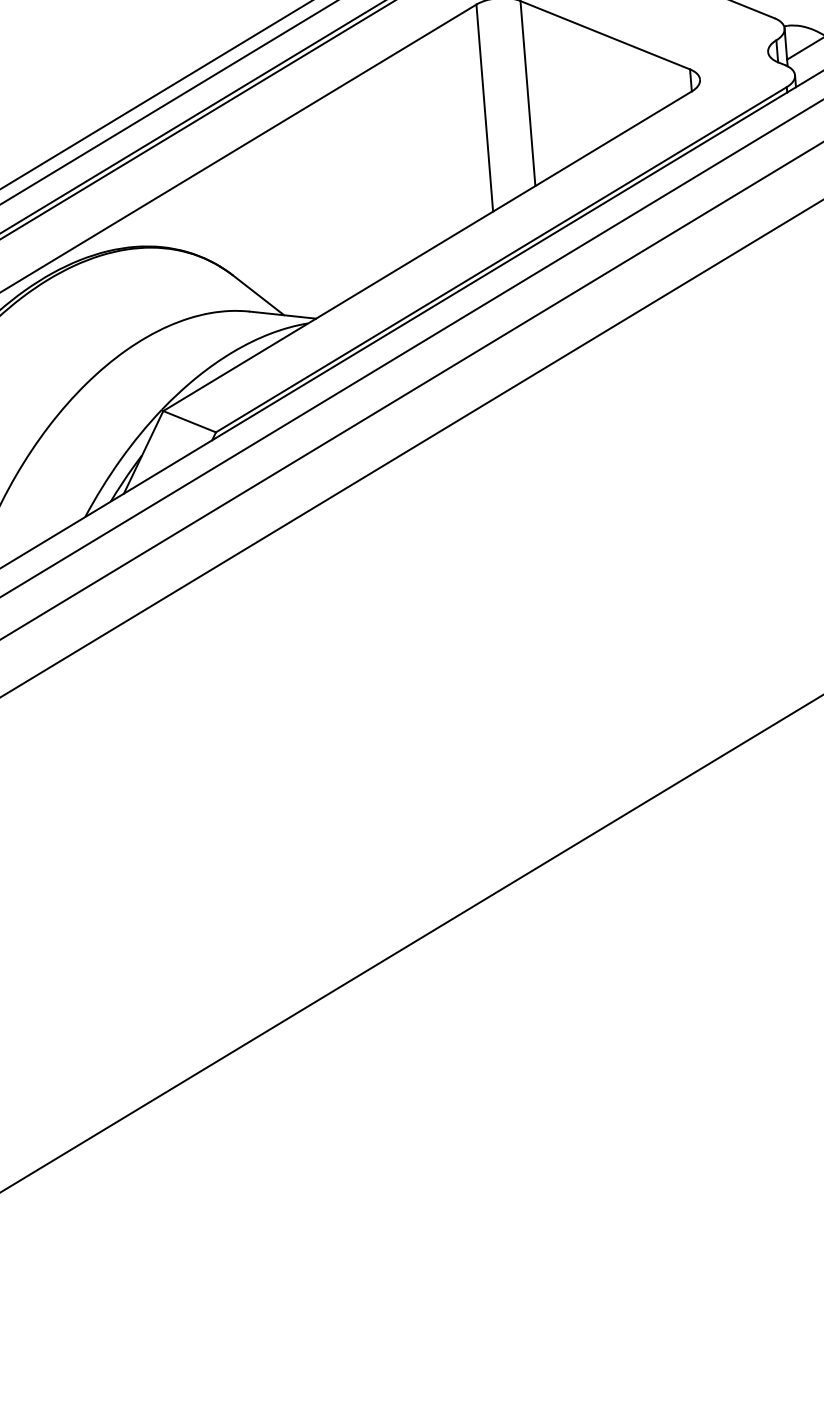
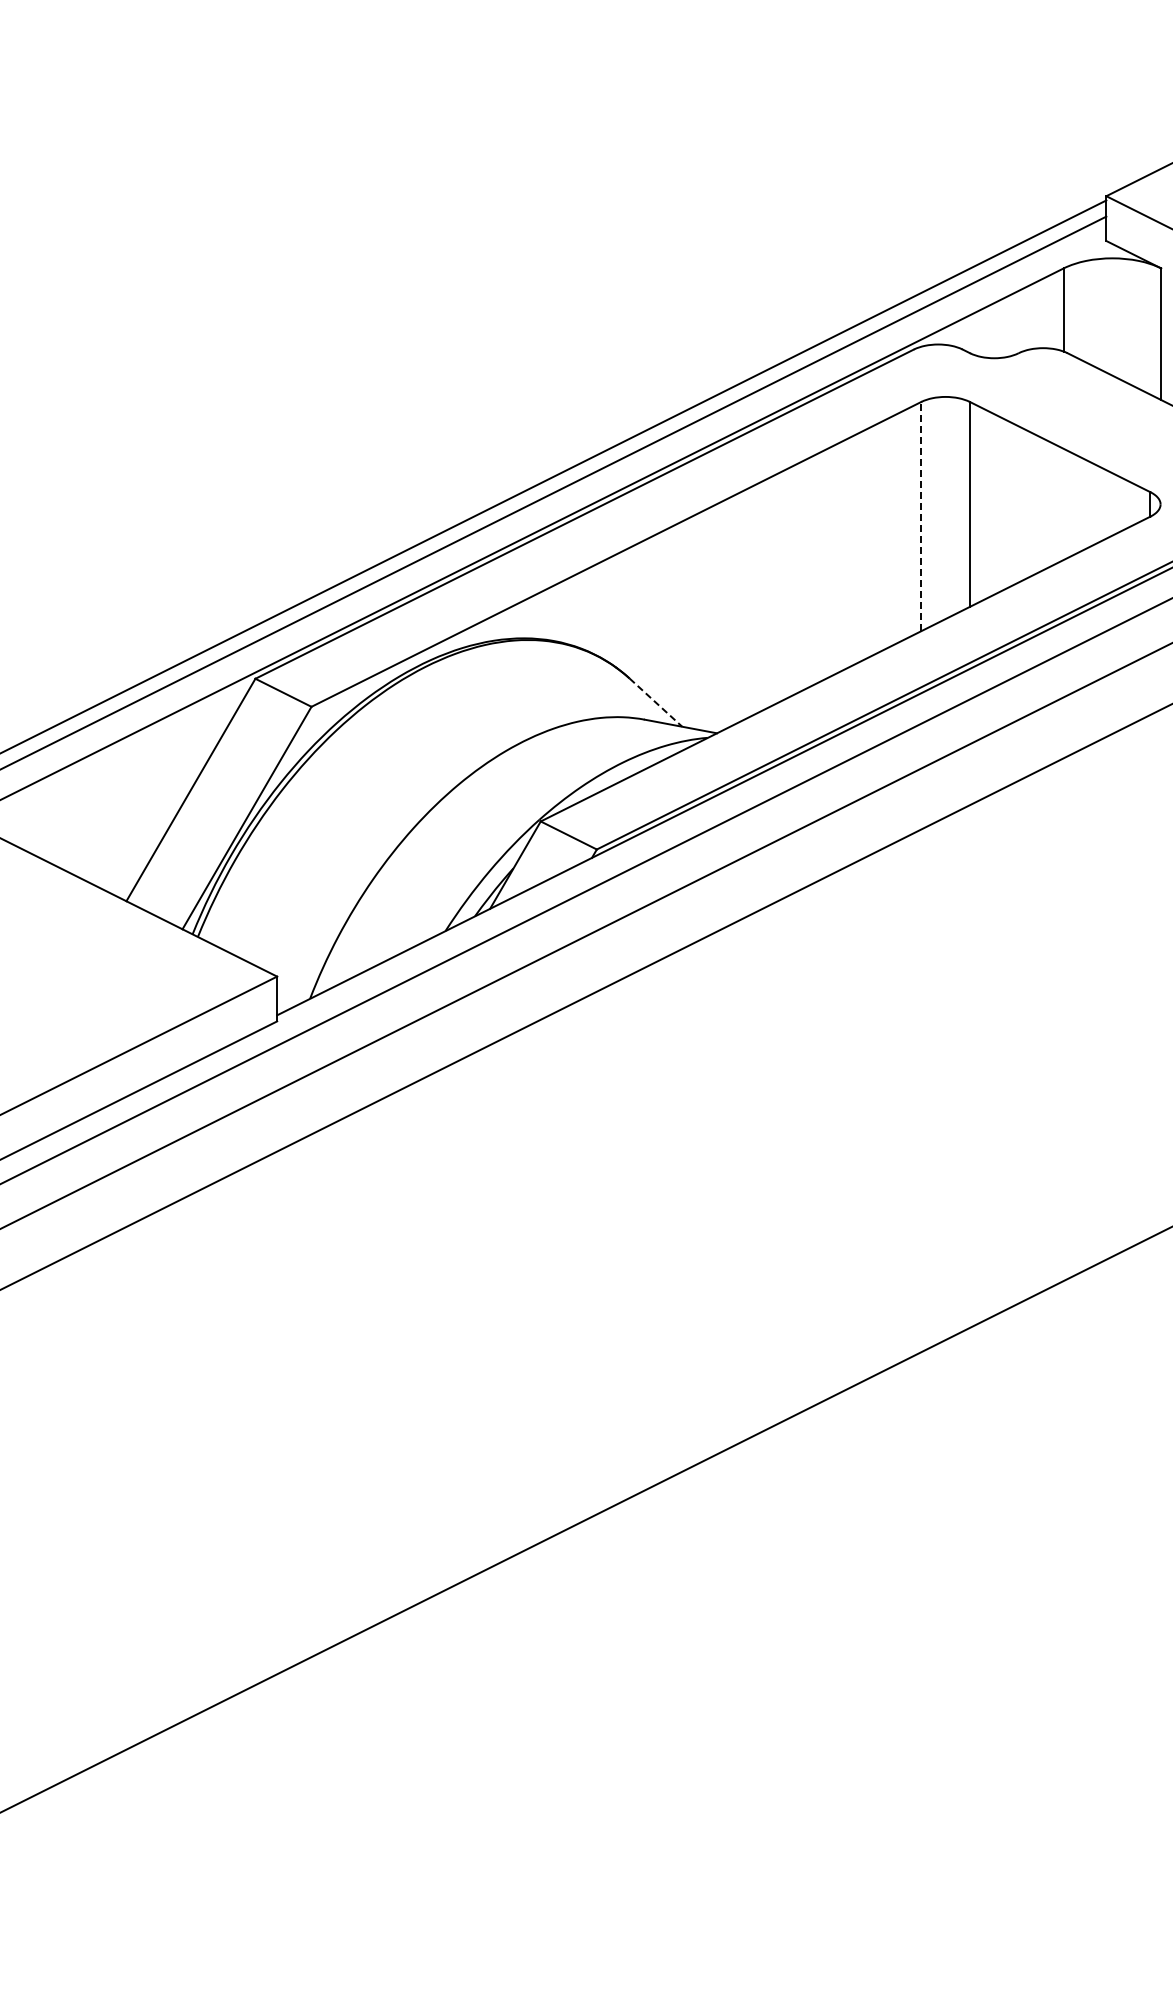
line: (485, 107) -> (921, 516), solid -> dashed
line: (258, 295) -> (655, 702), solid -> dashed

